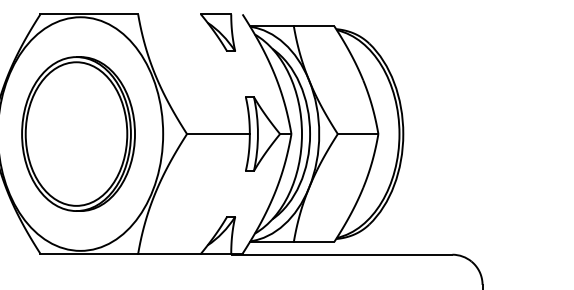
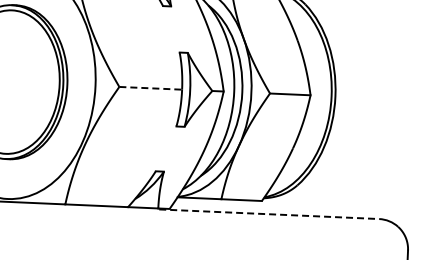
line: (218, 134) -> (150, 88), solid -> dashed
line: (342, 254) -> (269, 214), solid -> dashed

